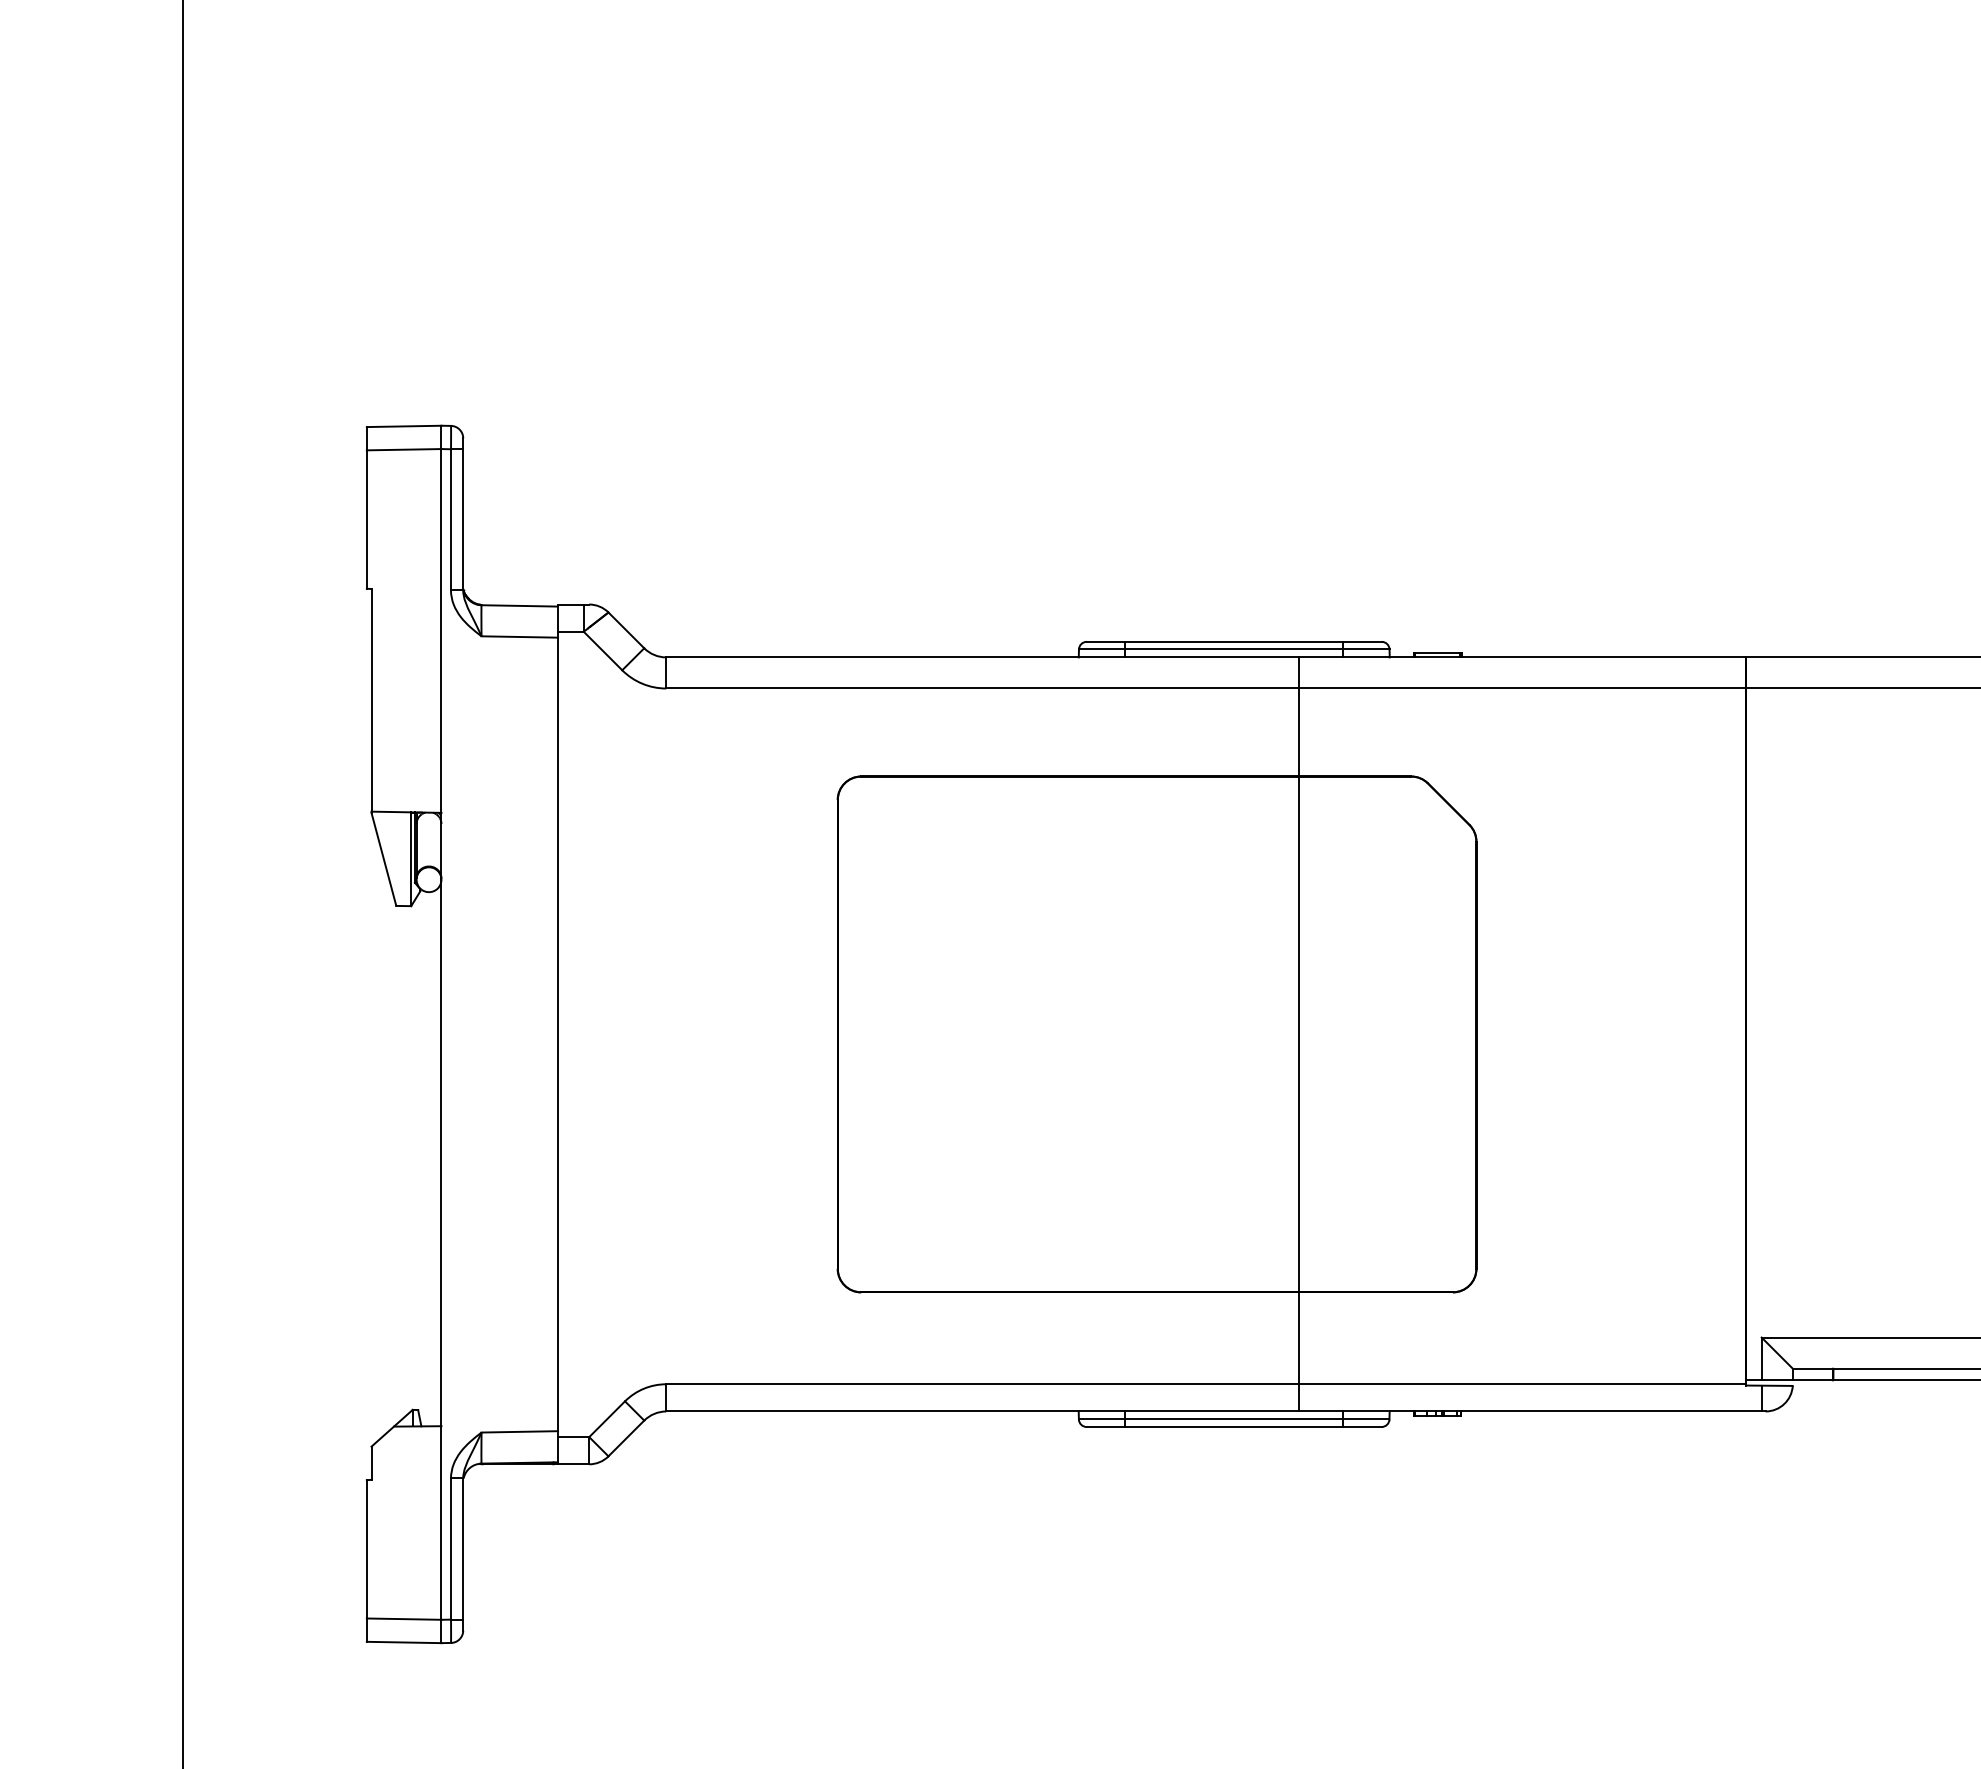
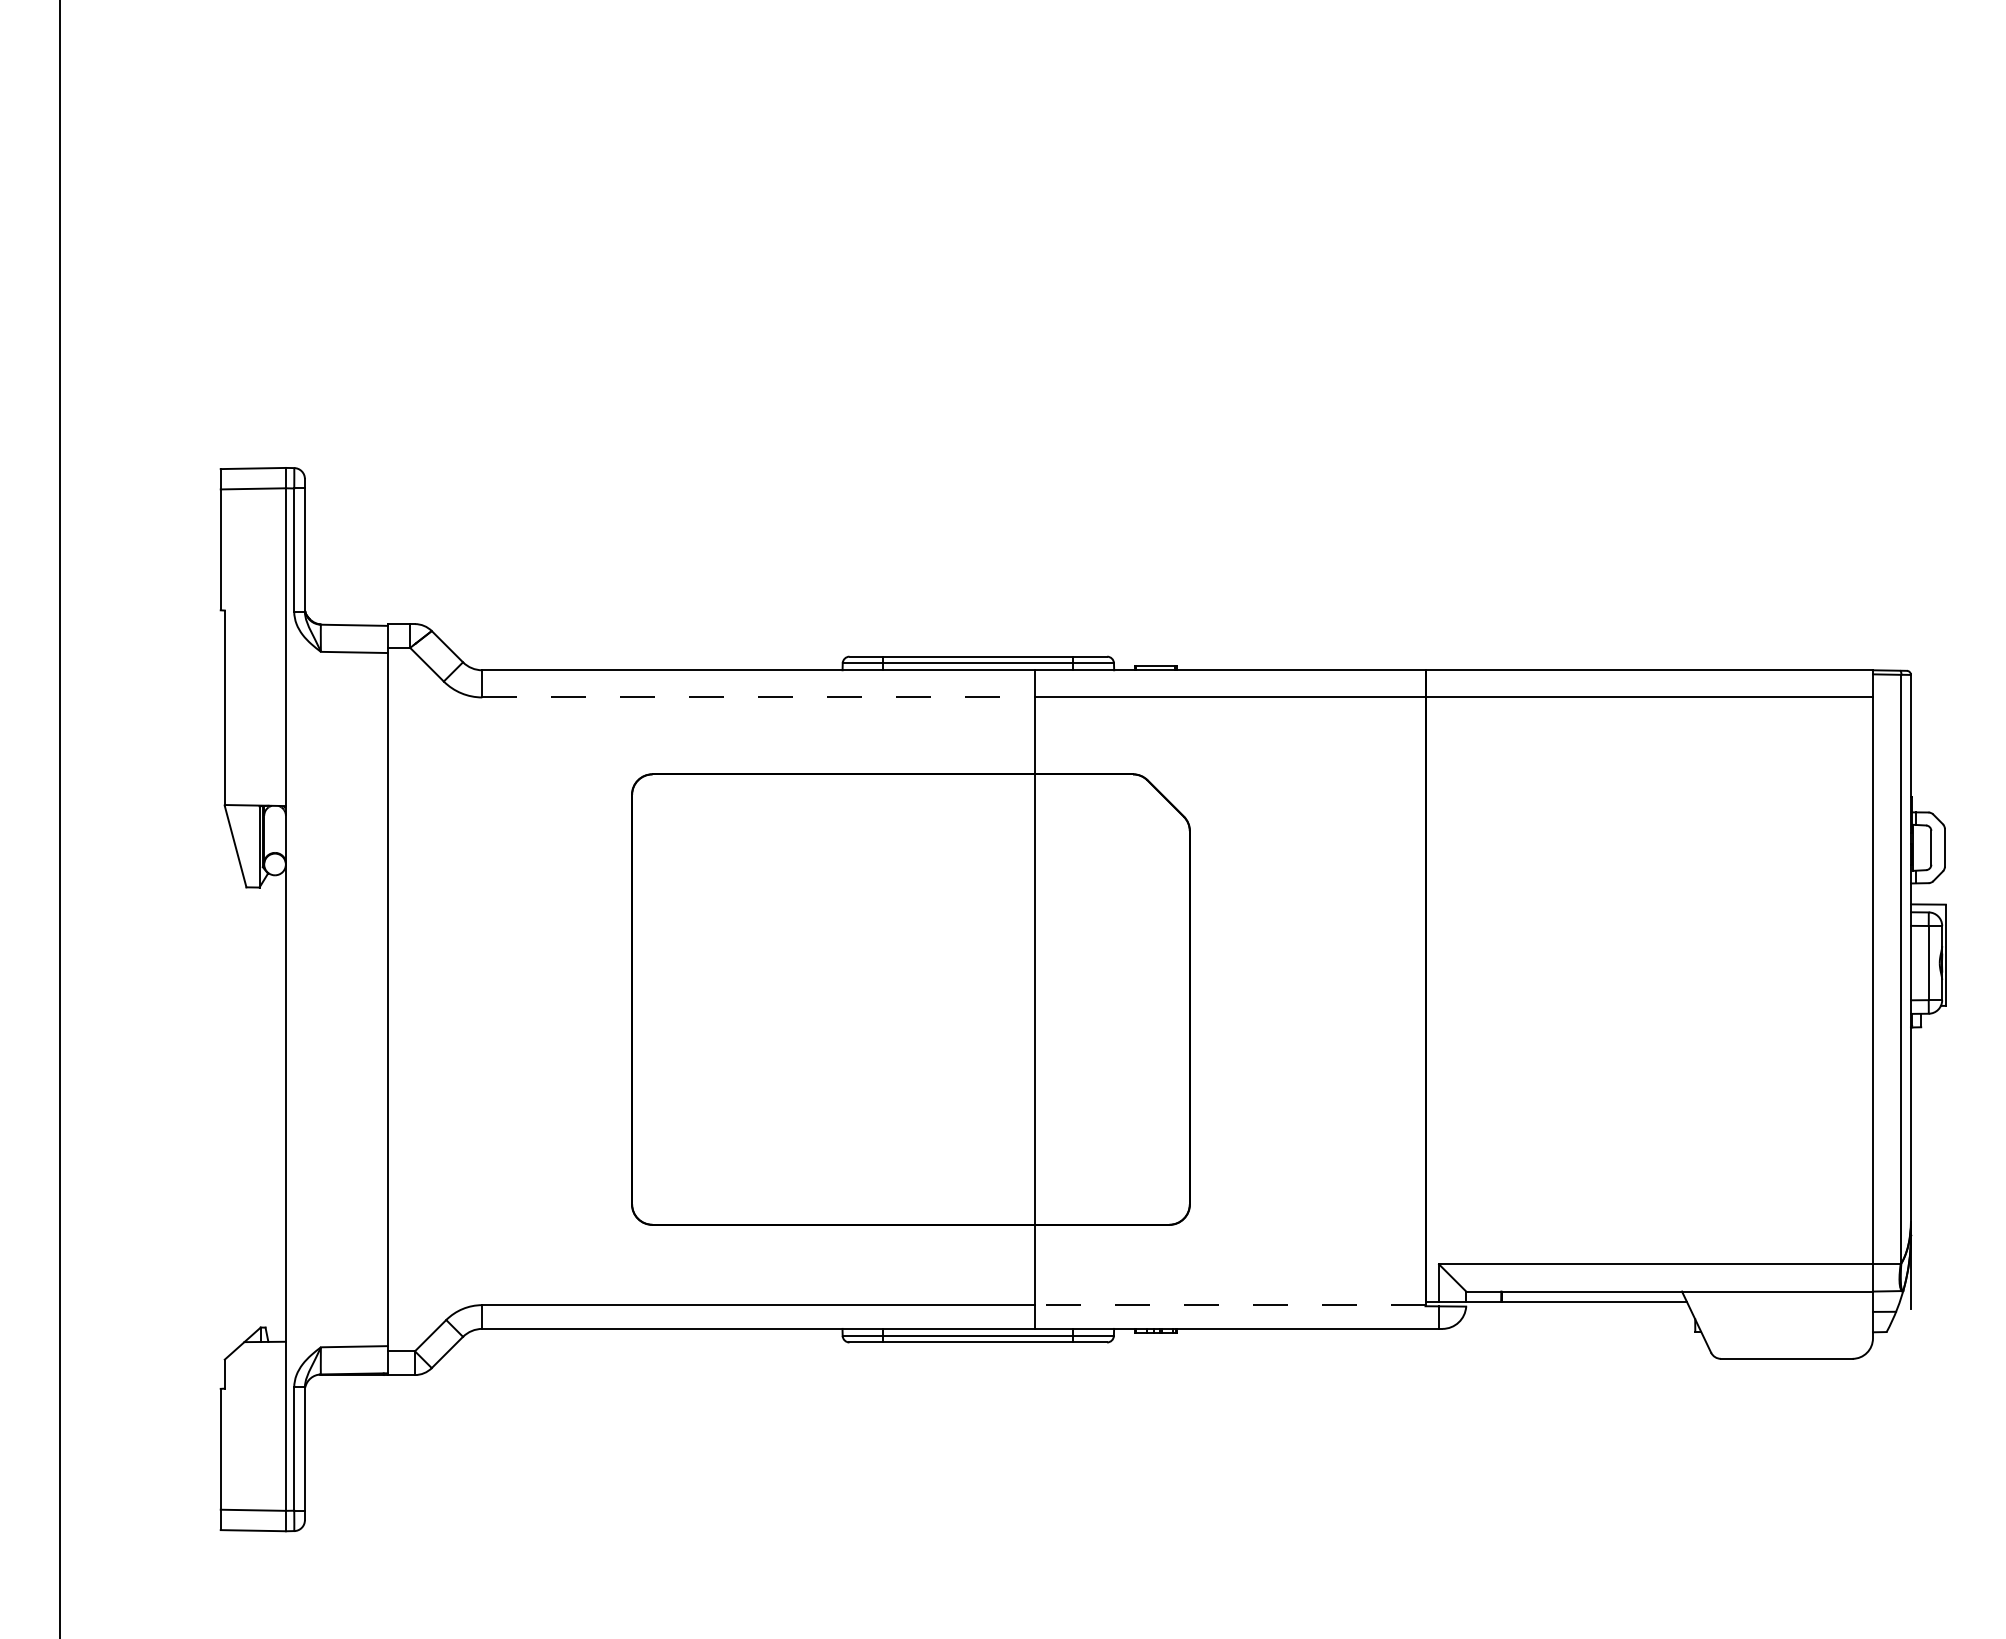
line: (983, 688) -> (759, 697), solid -> dashed
line: (1521, 1384) -> (1229, 1305), solid -> dashed

